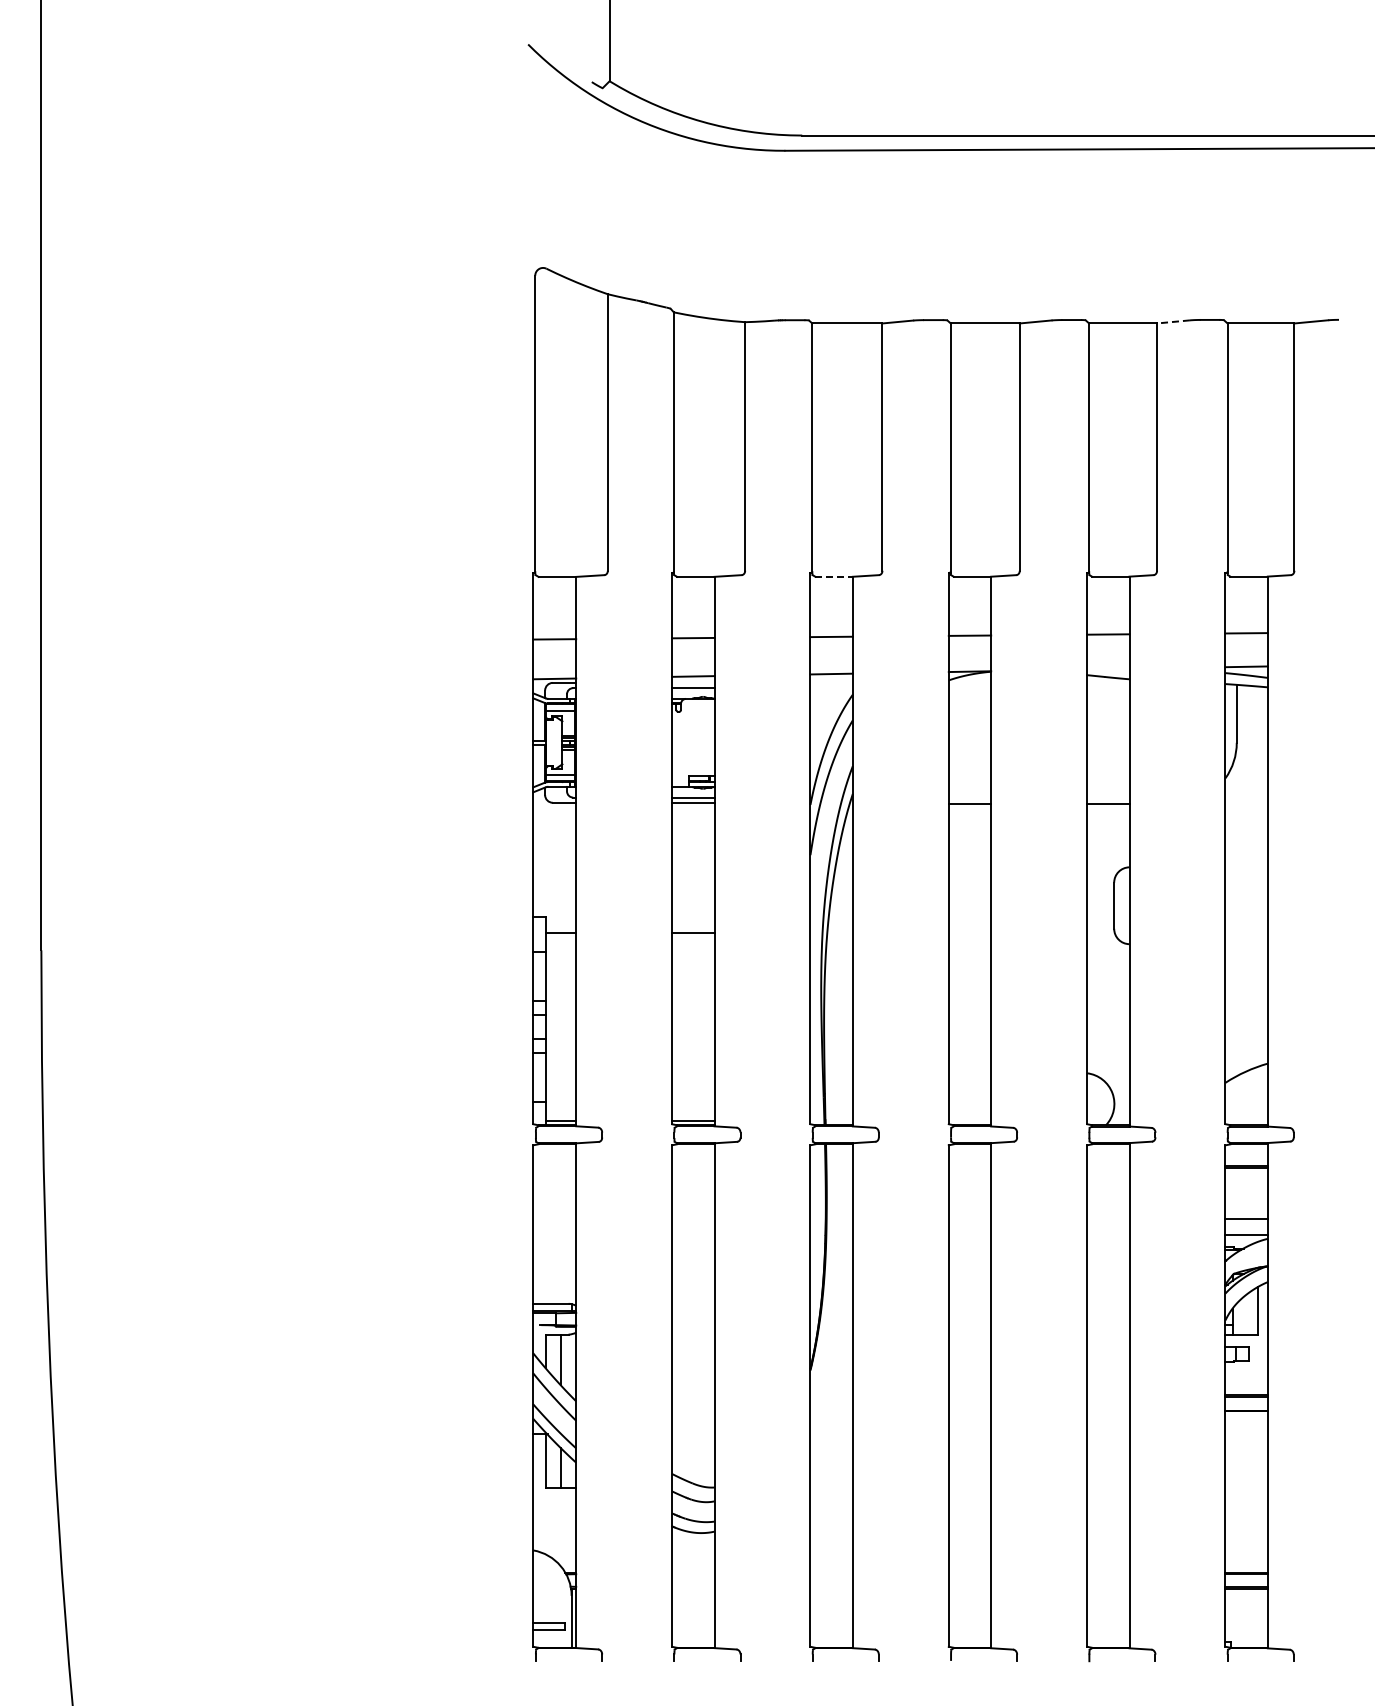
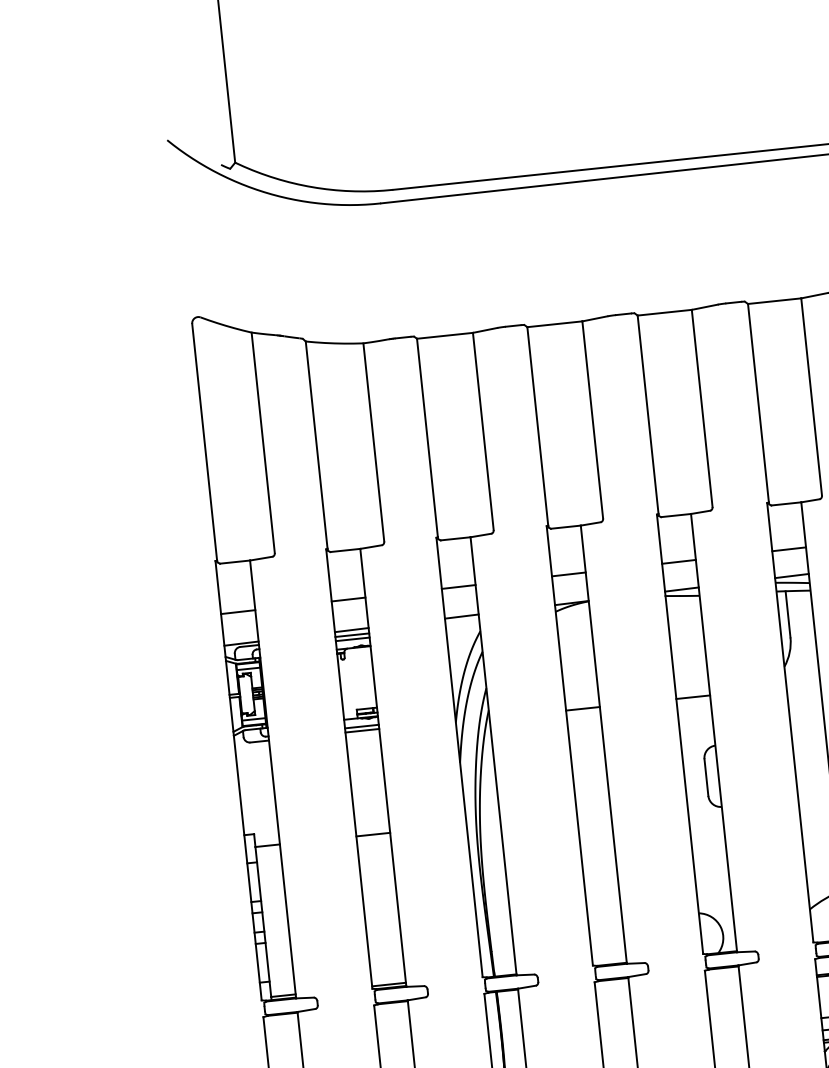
line: (1173, 321) -> (704, 306), dashed -> solid
line: (834, 576) -> (455, 538), dashed -> solid
line: (1108, 668) -> (682, 588), added
line: (693, 682) -> (352, 634), added

